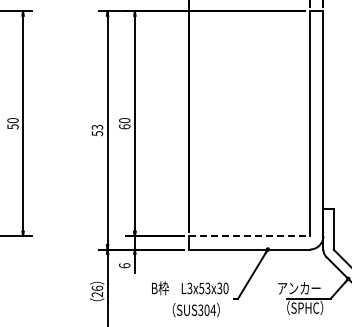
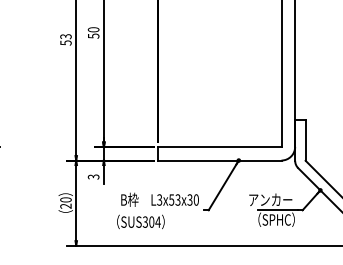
text: (124, 126) -> (93, 35), 60 -> 50
line: (249, 236) -> (220, 147), dashed -> solid
text: (124, 265) -> (93, 176), 6 -> 3
text: (96, 287) -> (65, 199), 26 -> 20
text: (195, 310) -> (140, 222), moved

